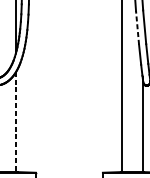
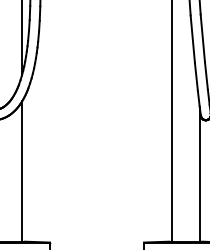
line: (137, 28) -> (192, 39), dashed -> solid
line: (16, 122) -> (22, 171), dashed -> solid

